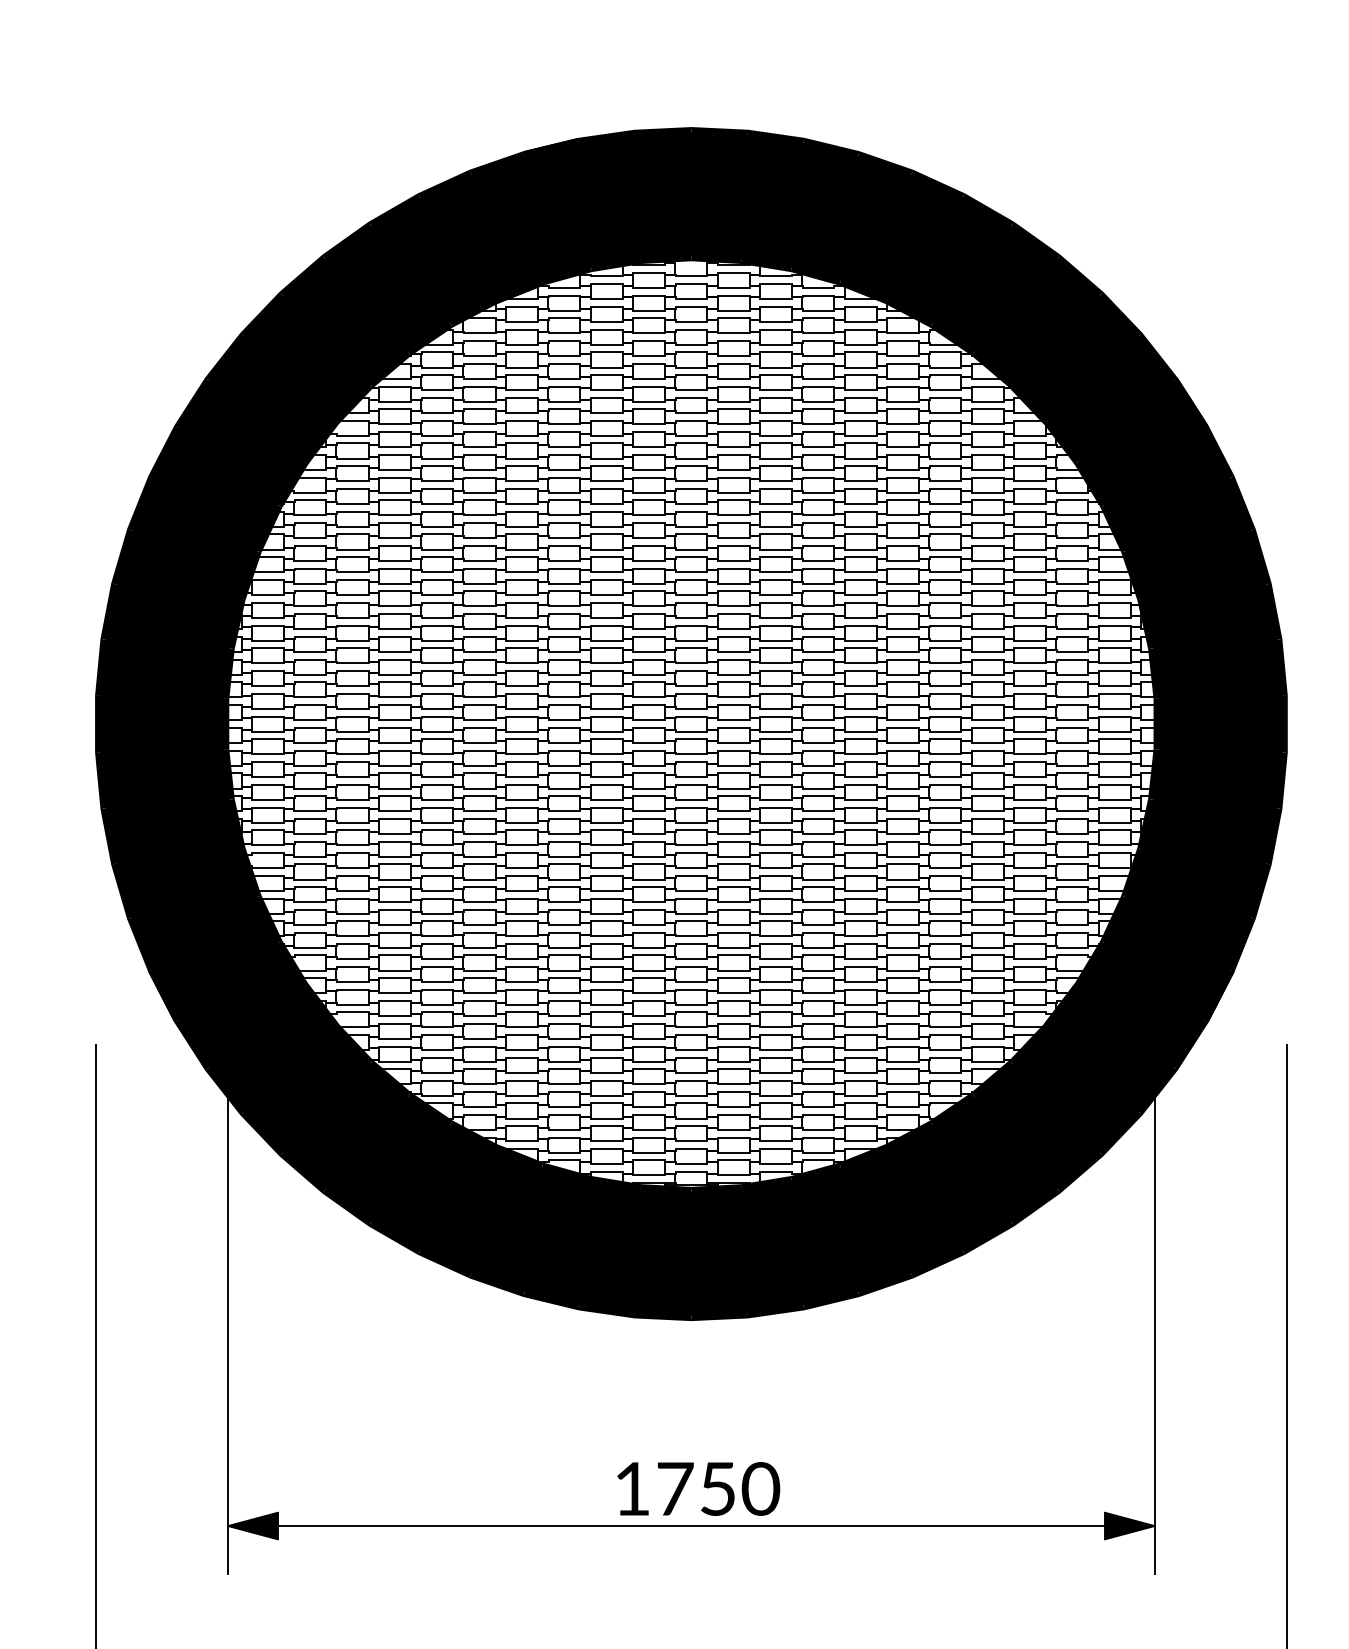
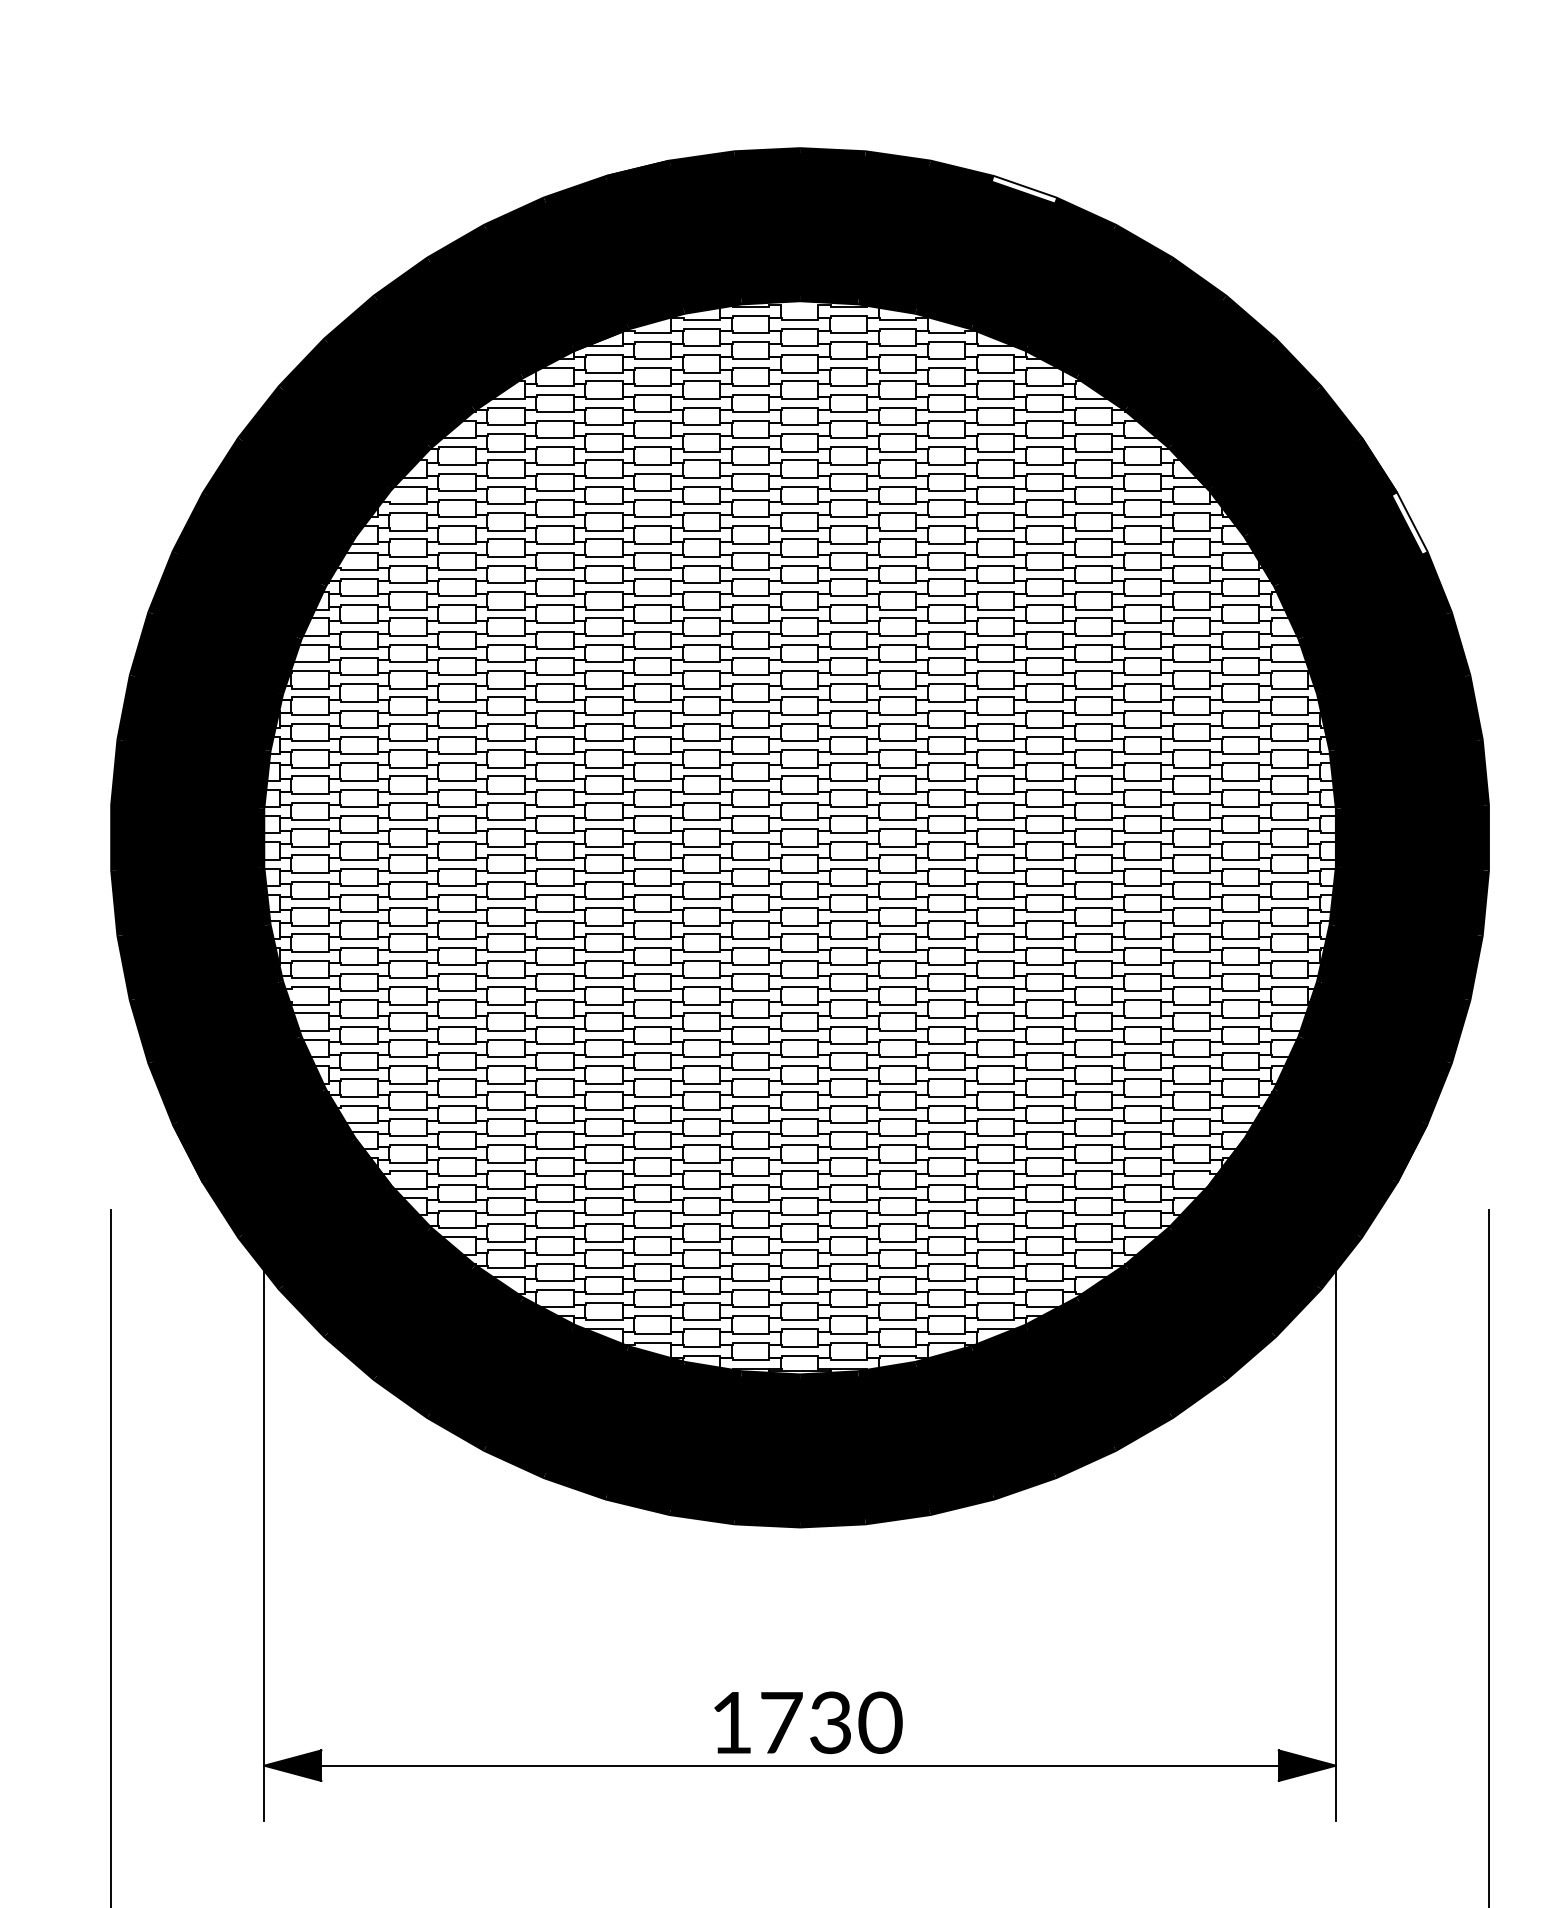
fill: (885, 163) -> (1024, 189), removed
fill: (1218, 451) -> (1409, 522), removed
text: (717, 1488) -> (830, 1722), 1750 -> 1730

